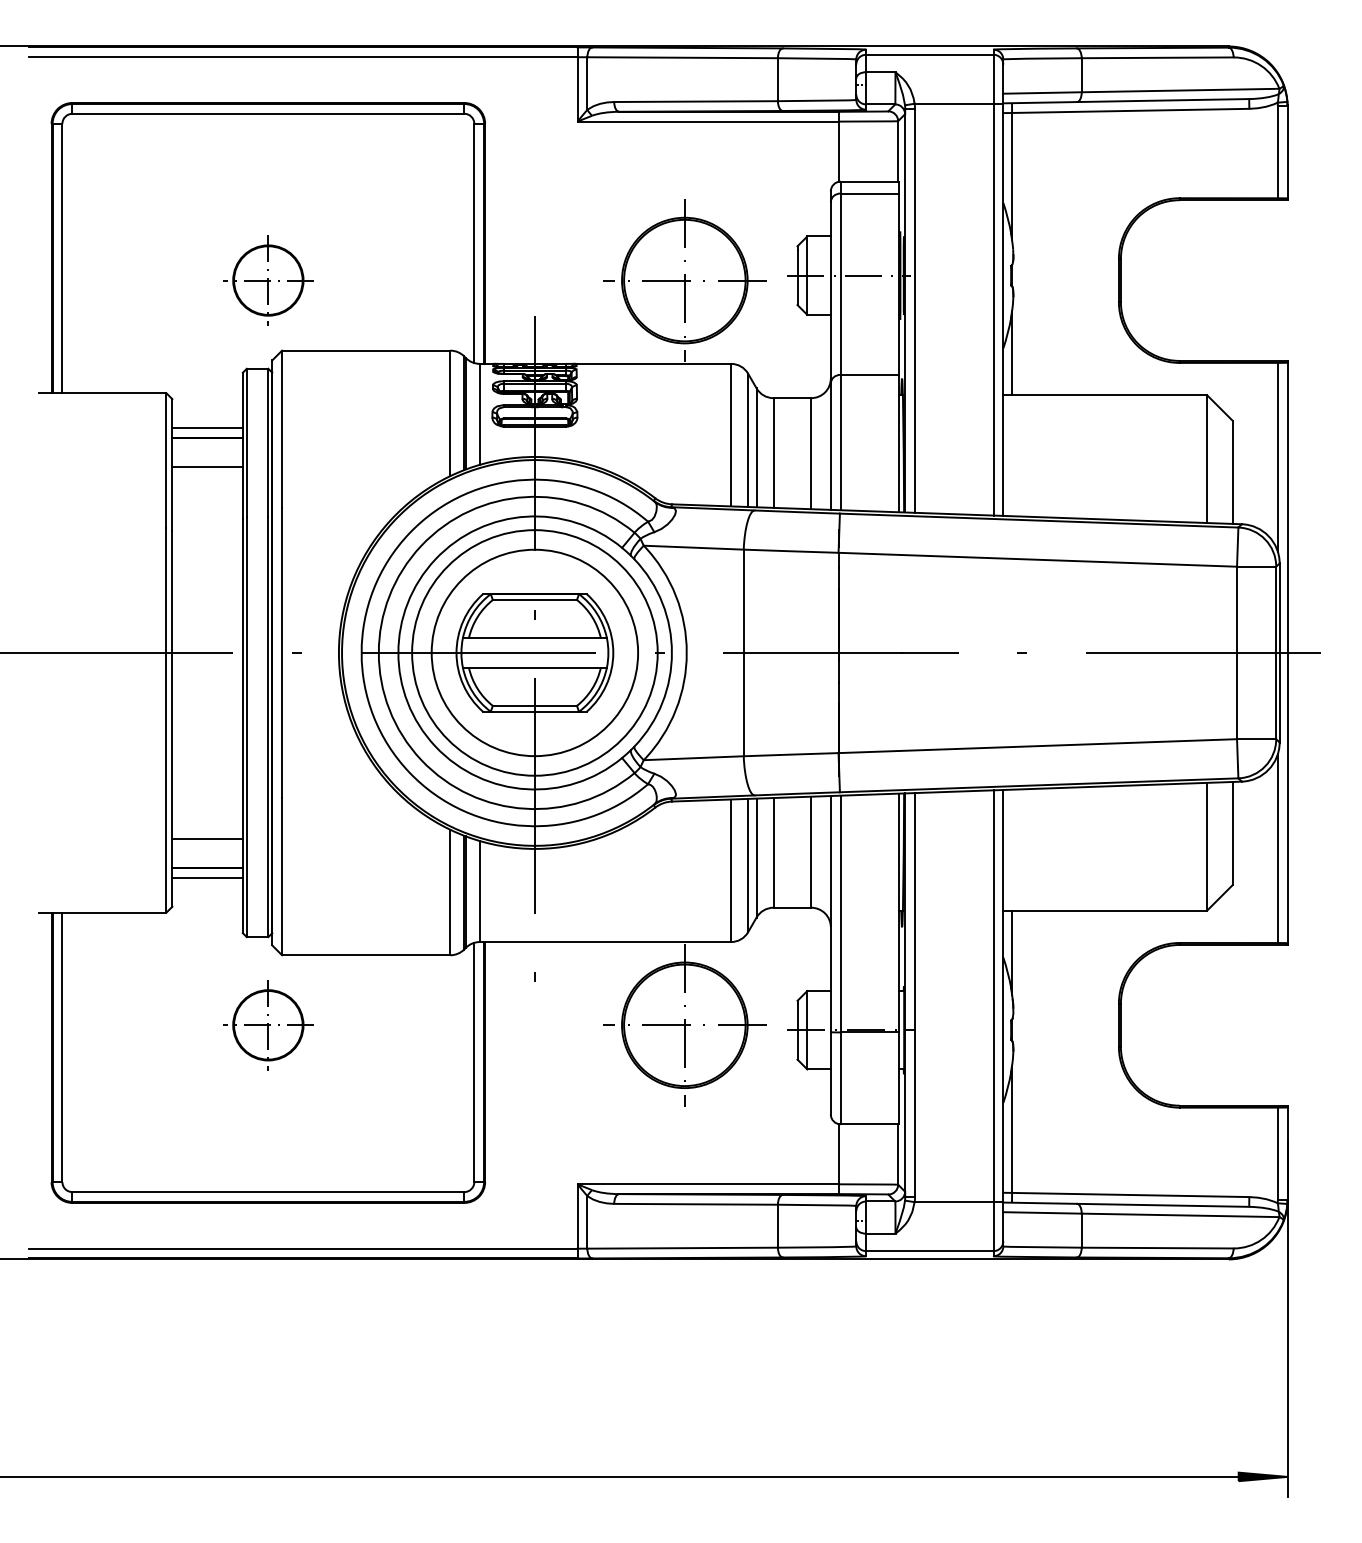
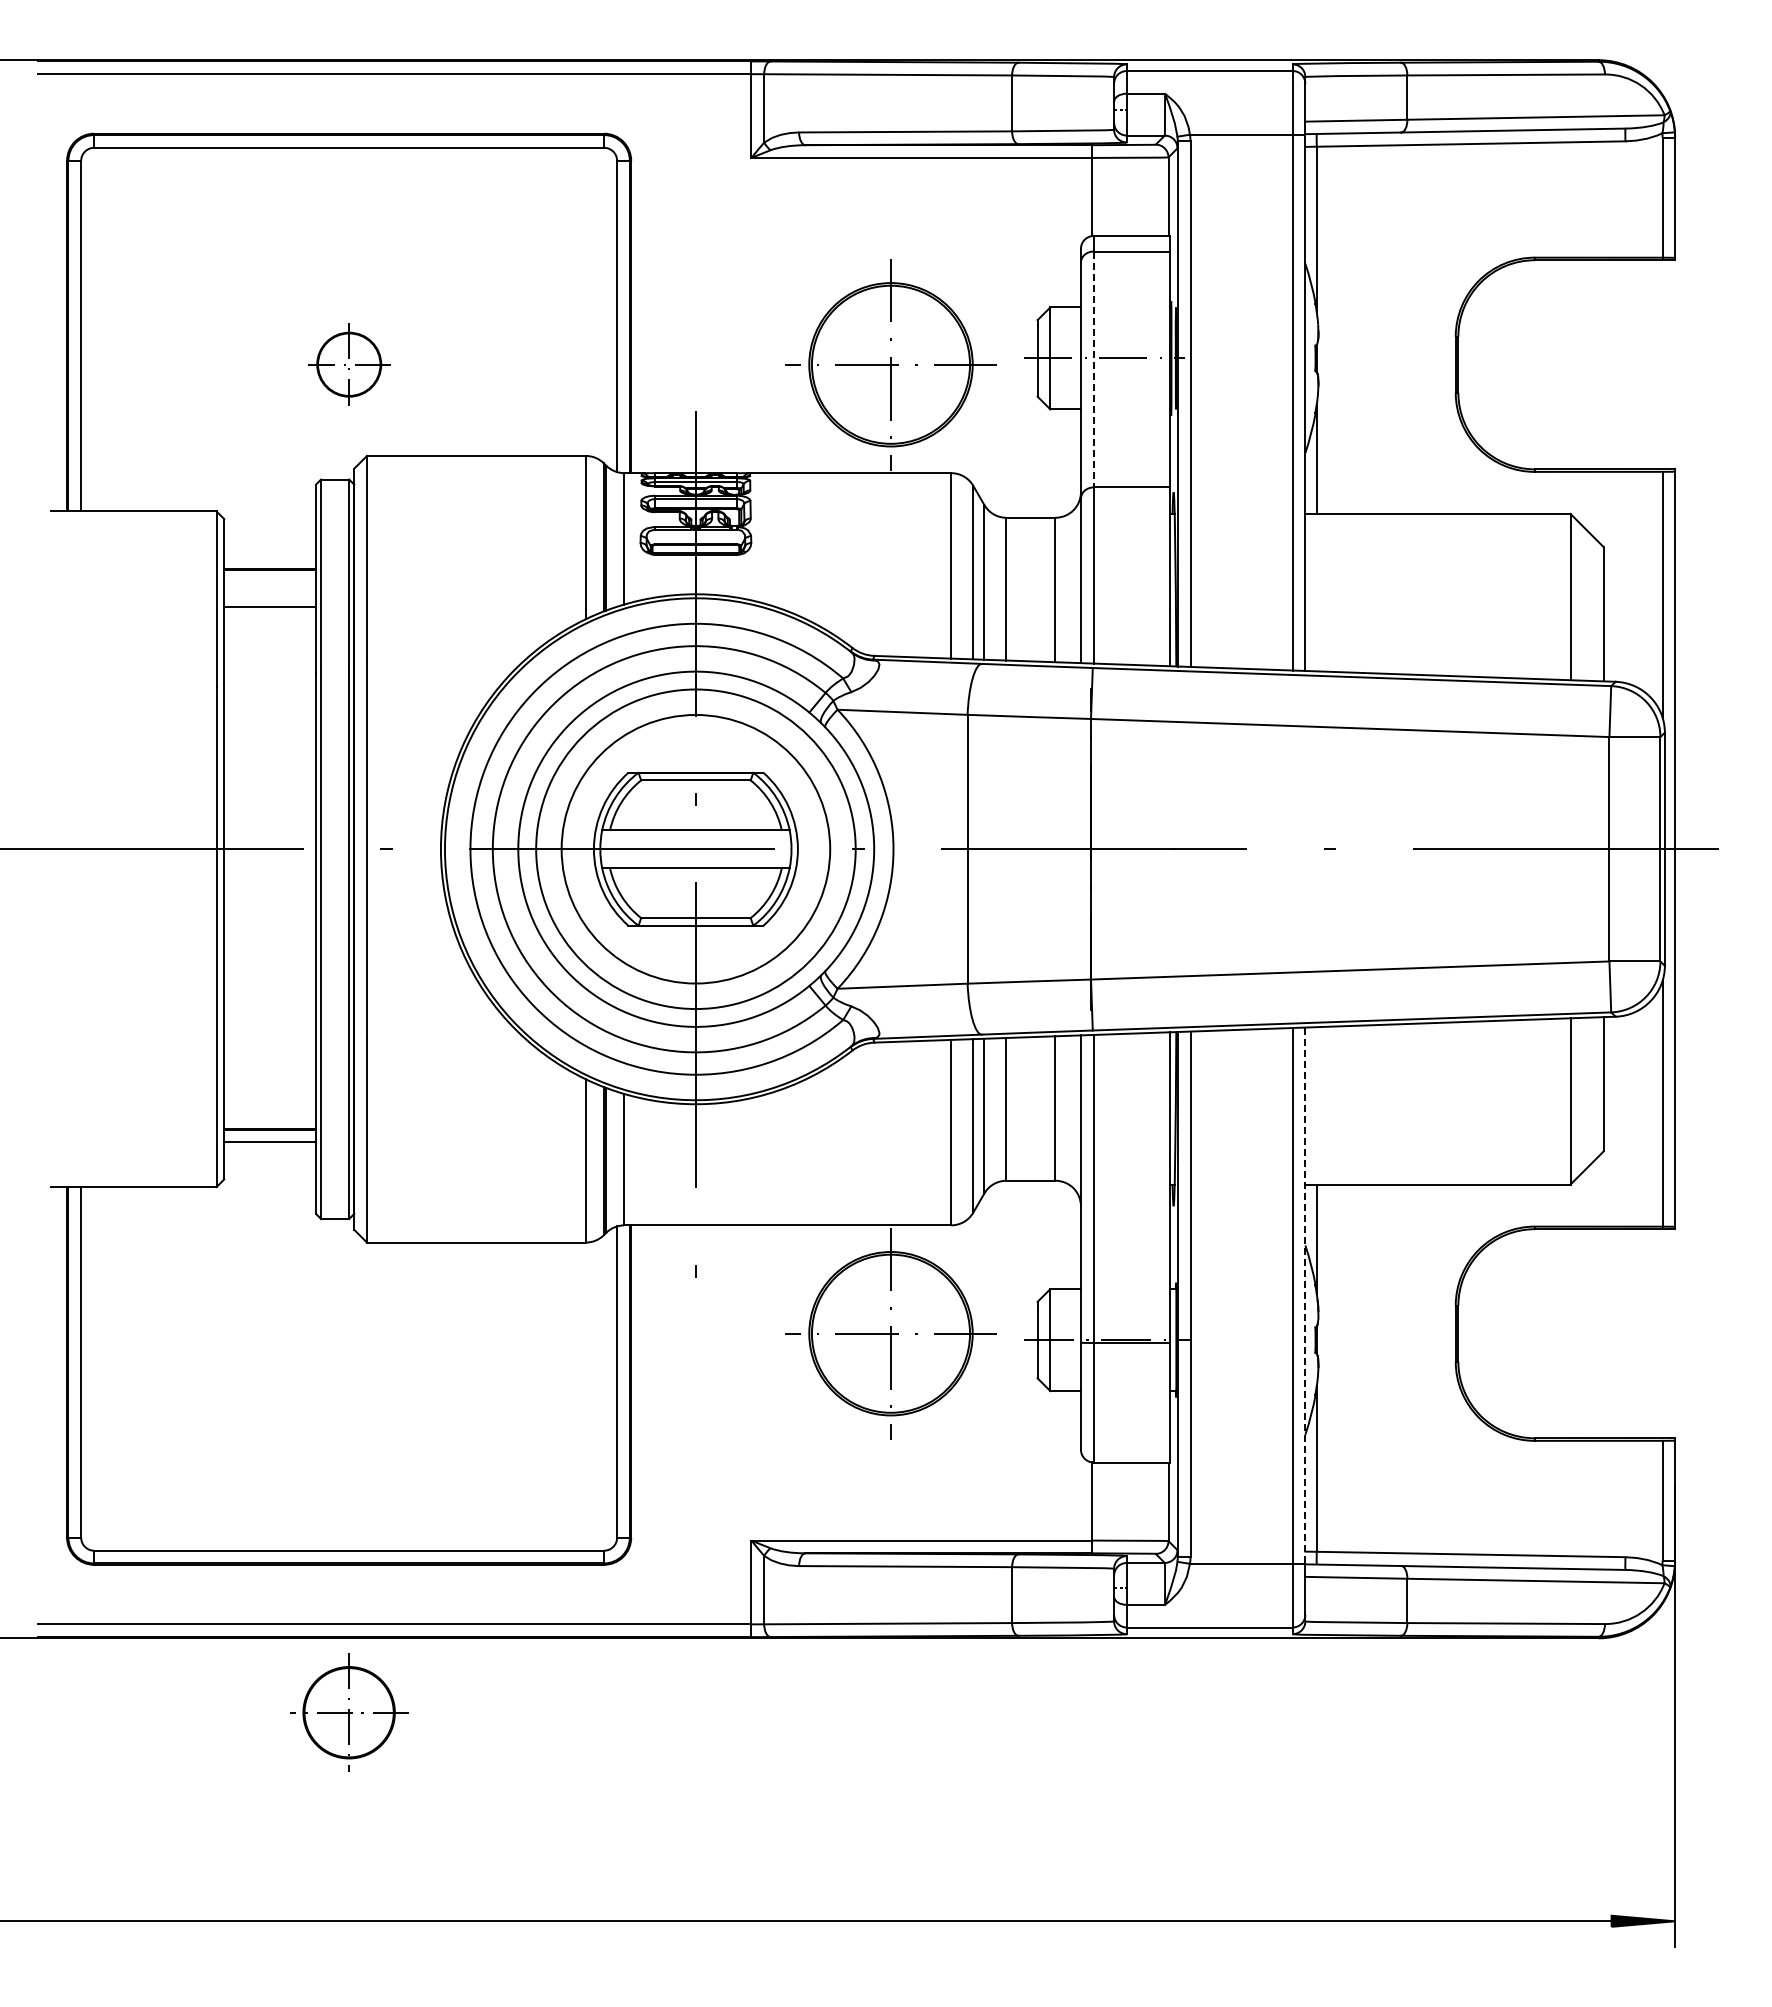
part: (268, 280) -> (349, 364), size x0.7
line: (840, 284) -> (1093, 369), solid -> dashed
line: (207, 427) -> (270, 556), removed
line: (207, 839) -> (270, 1091), removed
line: (1003, 996) -> (1305, 1296), solid -> dashed
part: (268, 1025) -> (349, 1712), moved

